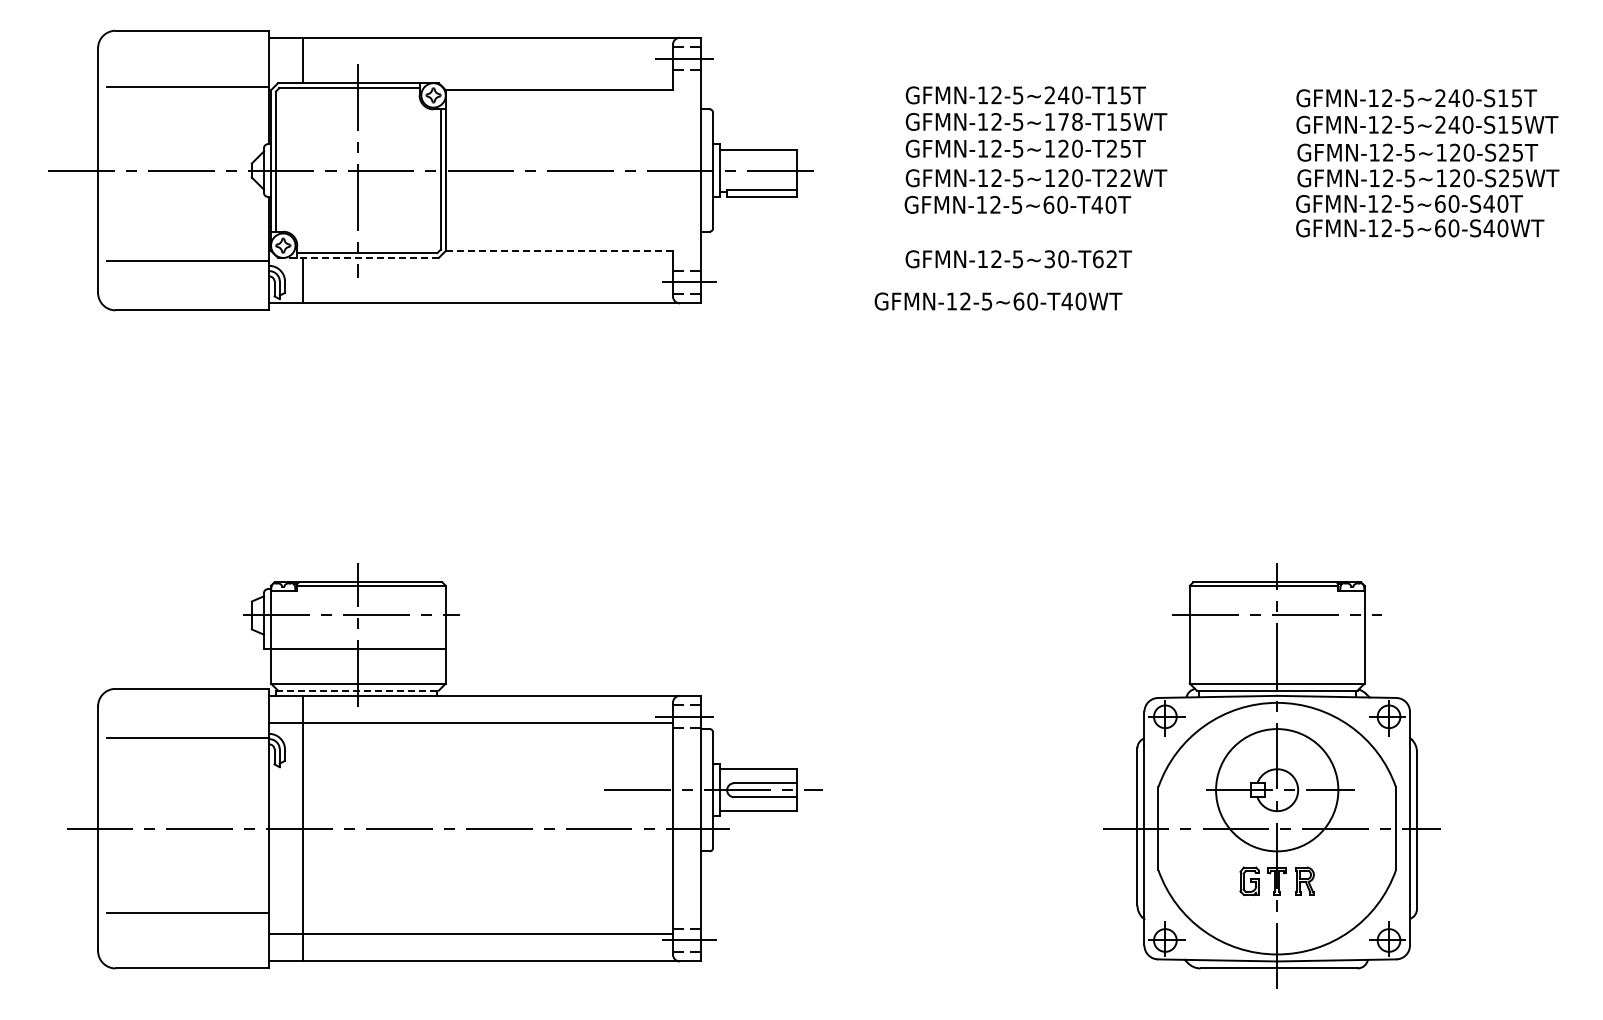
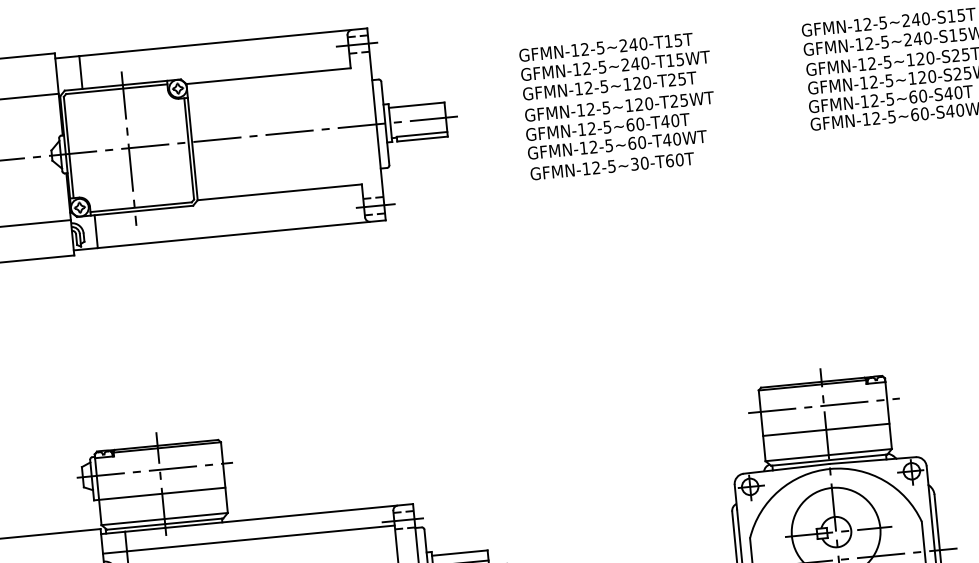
text: (1063, 121) -> (635, 63), GFMN-12-5~178-T15WT -> GFMN-12-5~240-T15WT
text: (1125, 178) -> (683, 100), GFMN-12-5~120-T22WT -> GFMN-12-5~120-T25WT
line: (559, 250) -> (279, 192), dashed -> solid
line: (358, 257) -> (135, 211), dashed -> solid
text: (1111, 259) -> (679, 160), GFMN-12-5~30-T62T -> GFMN-12-5~30-T60T
text: (998, 301) -> (617, 144), moved
line: (1276, 648) -> (825, 429), added
line: (358, 690) -> (165, 524), dashed -> solid

